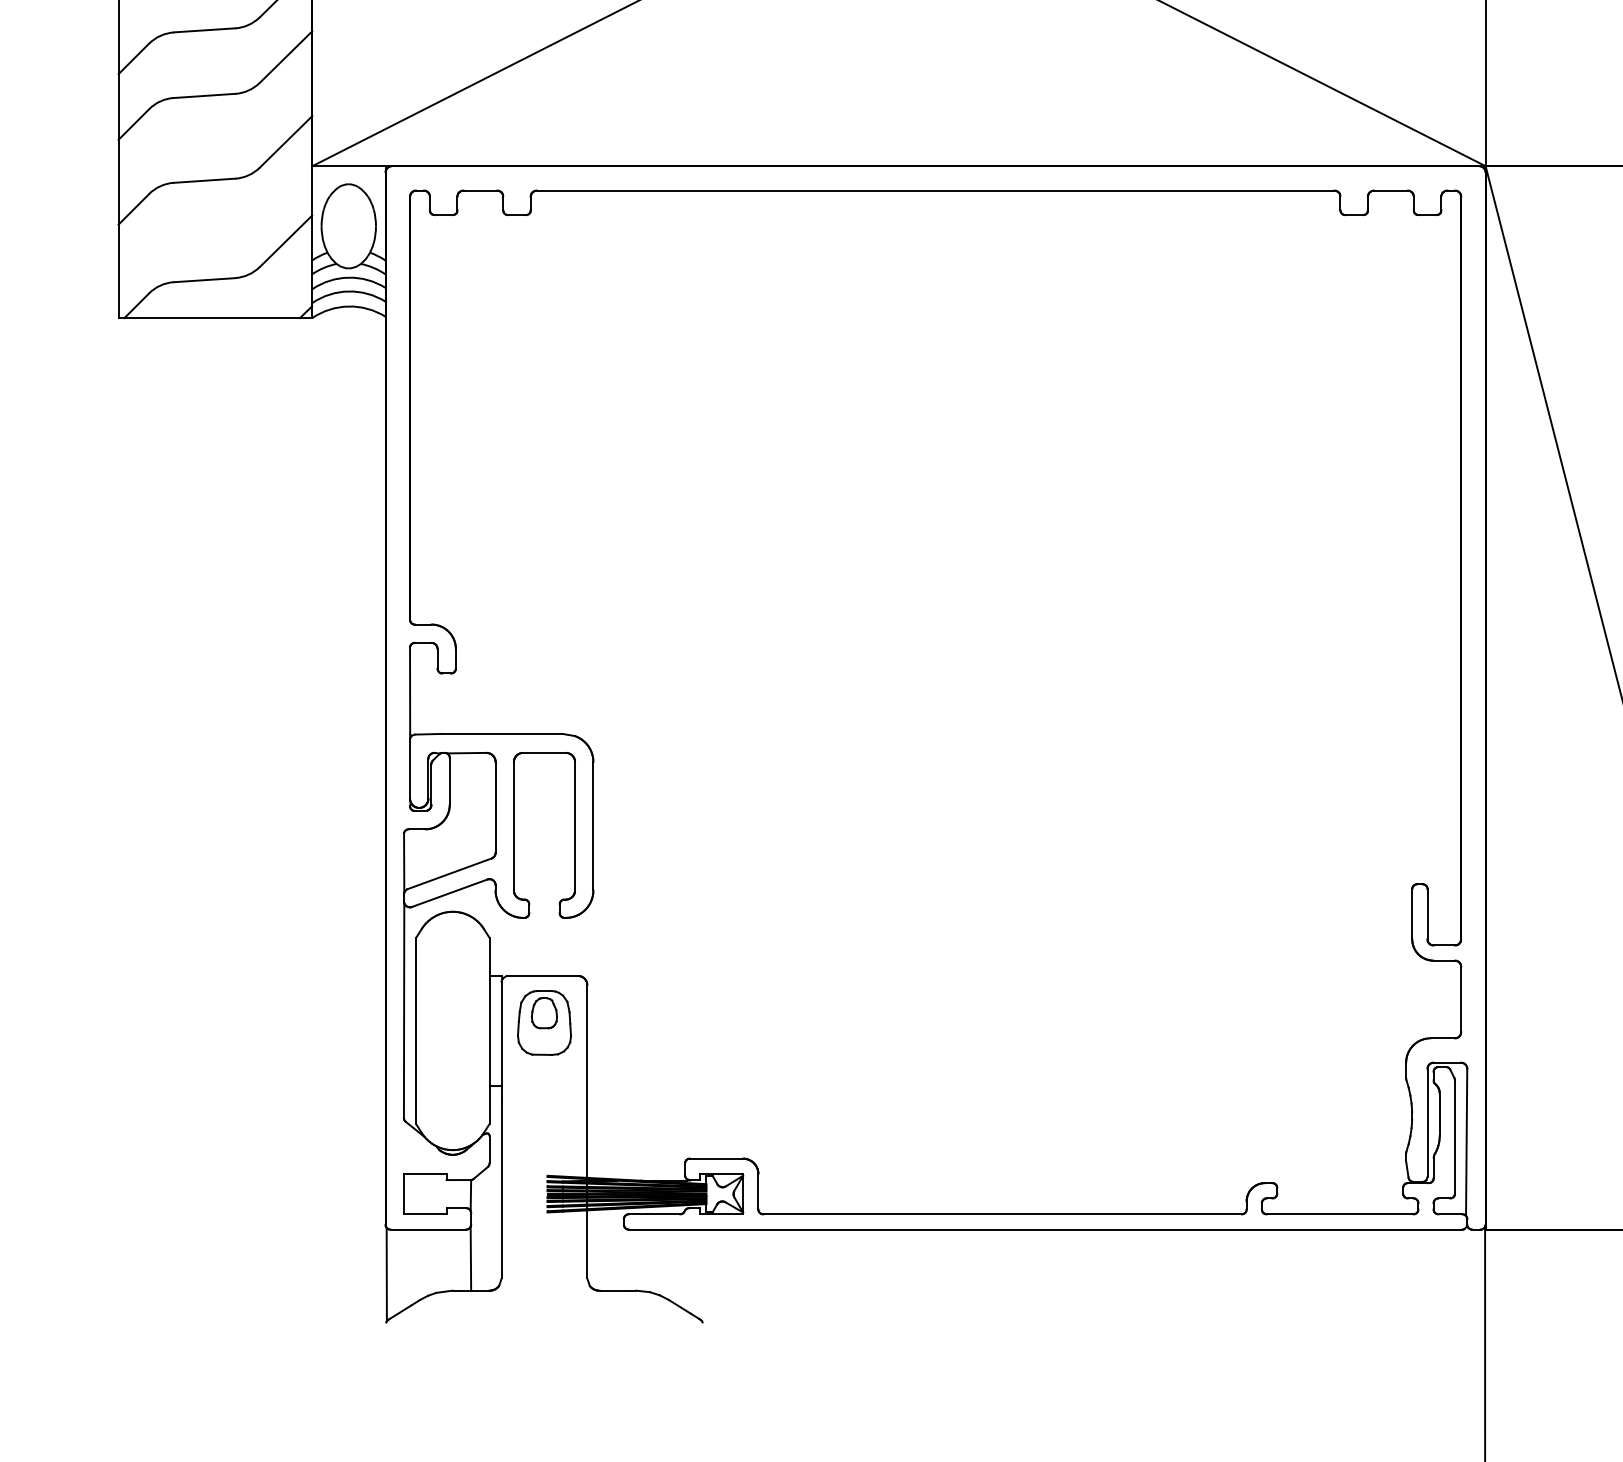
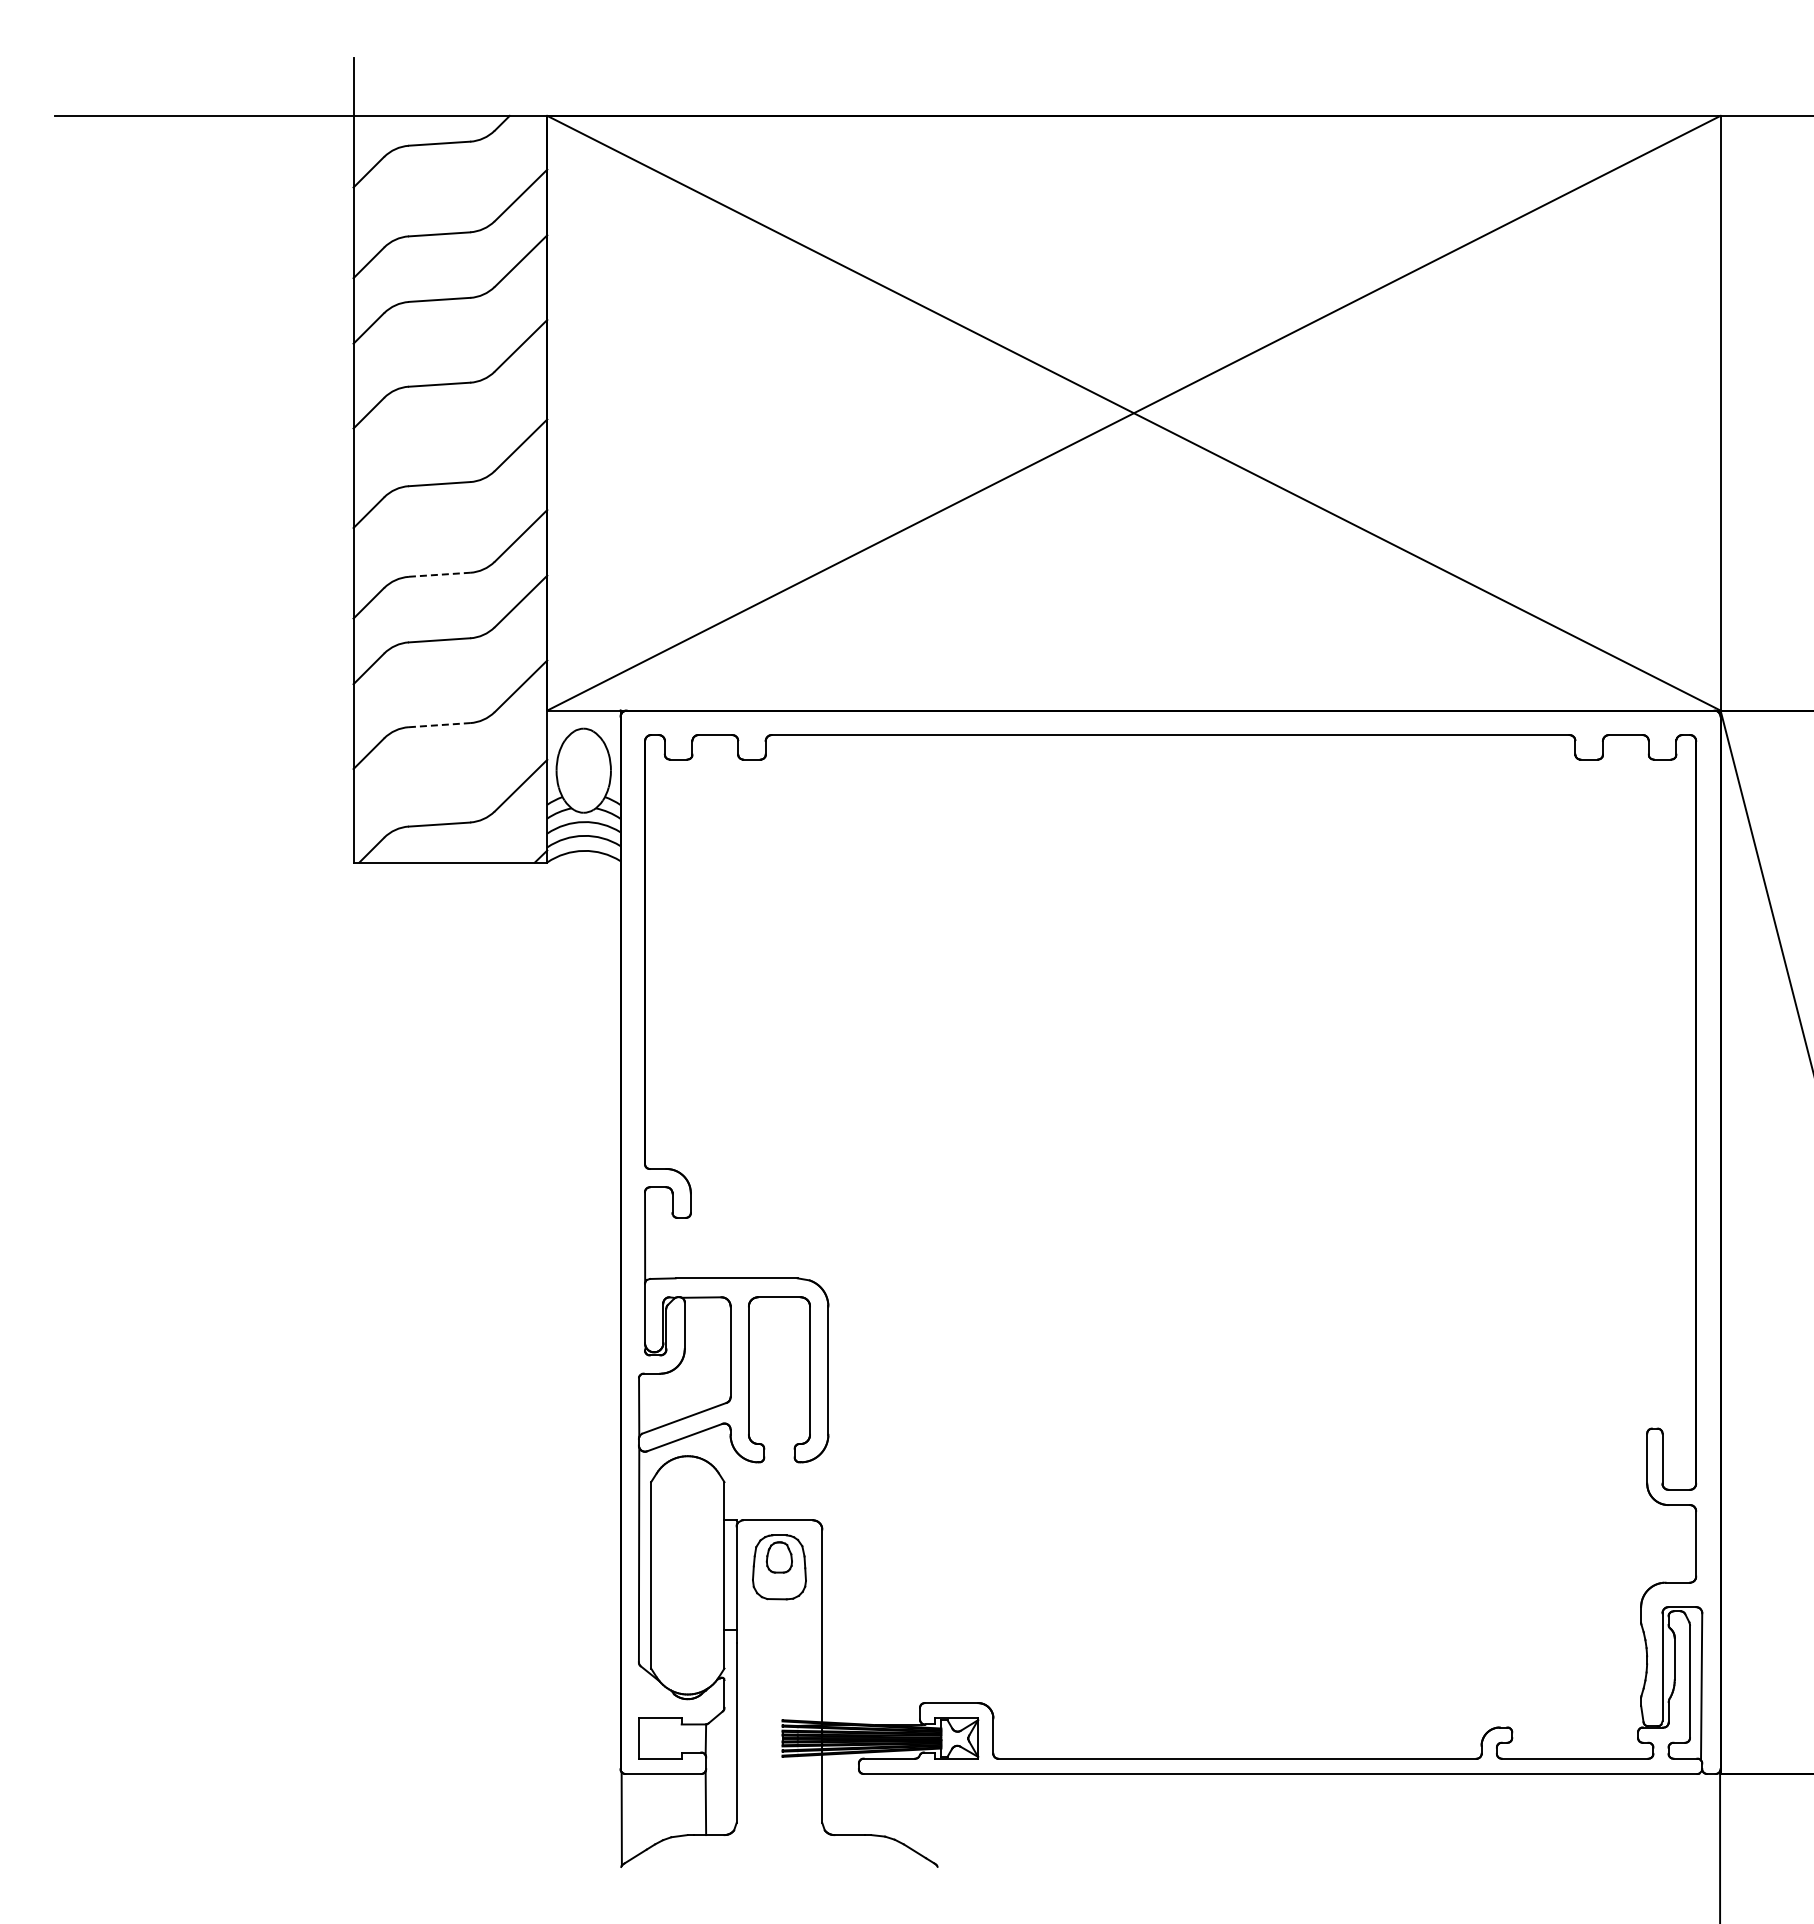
line: (204, 30) -> (439, 574), solid -> dashed
line: (204, 181) -> (439, 725), solid -> dashed

